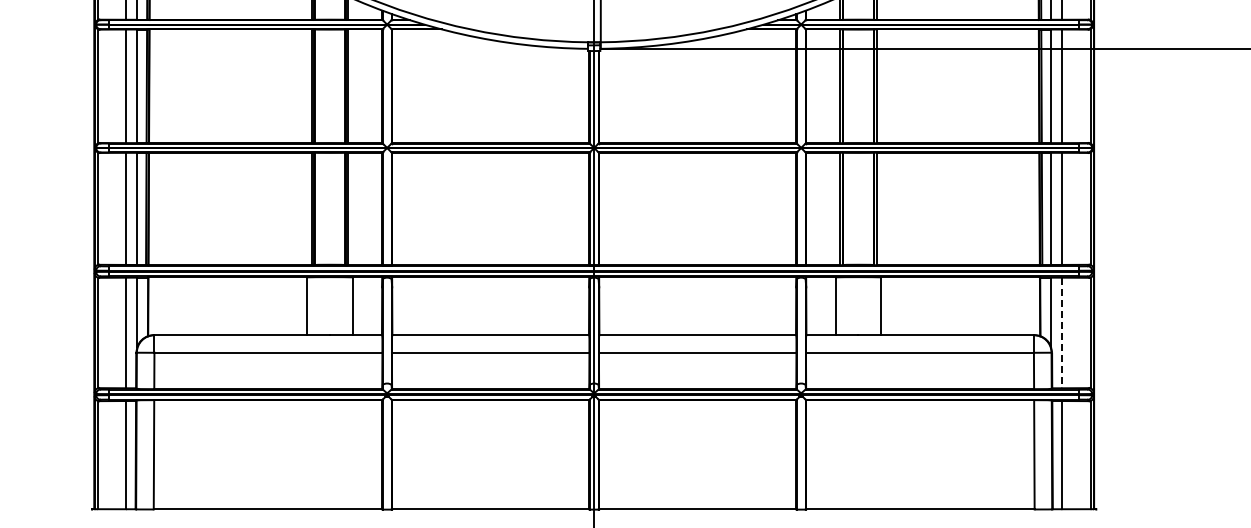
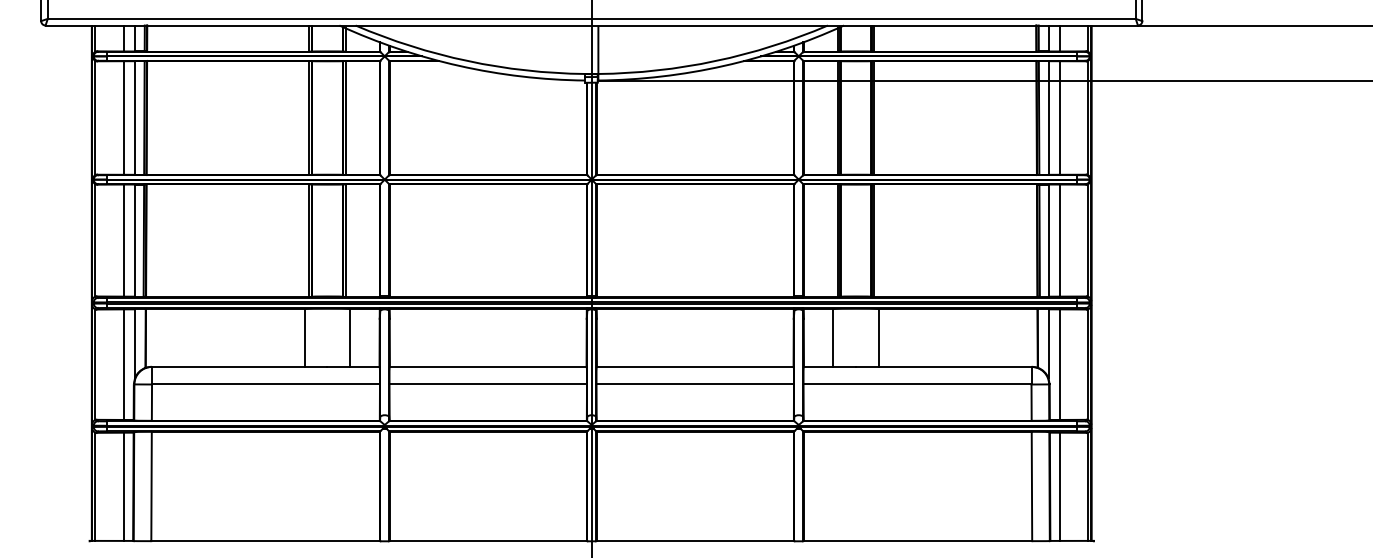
line: (1061, 333) -> (1059, 365), dashed -> solid

